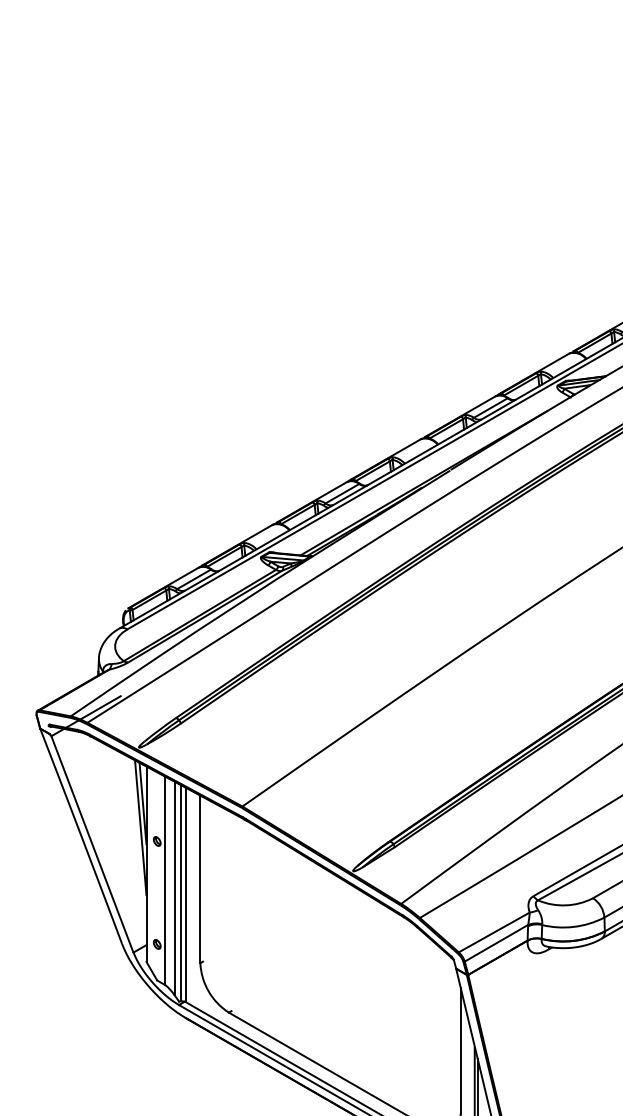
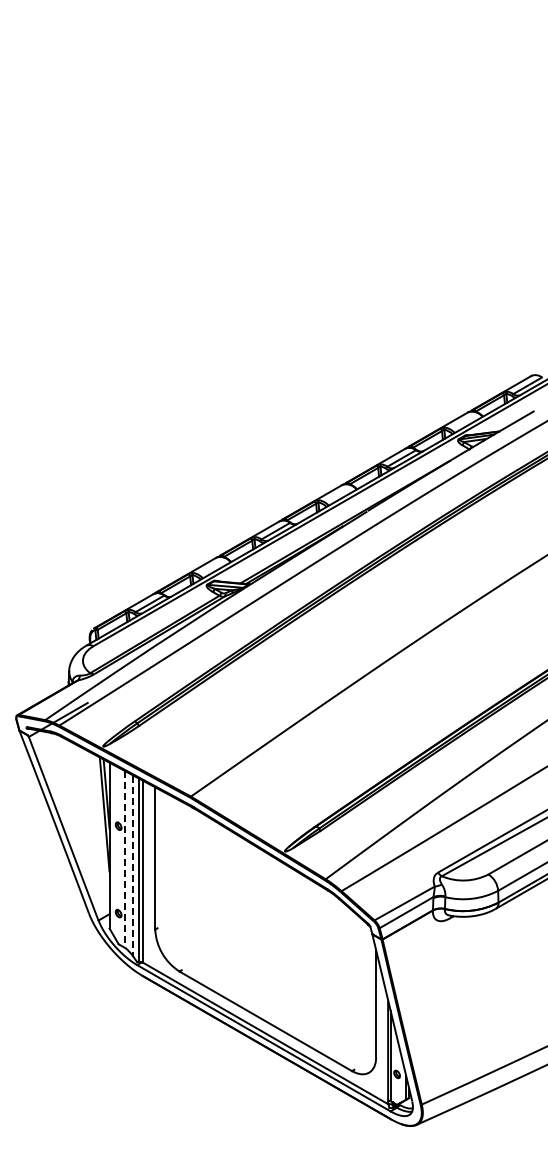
line: (165, 881) -> (125, 860), solid -> dashed
line: (174, 888) -> (133, 866), solid -> dashed

